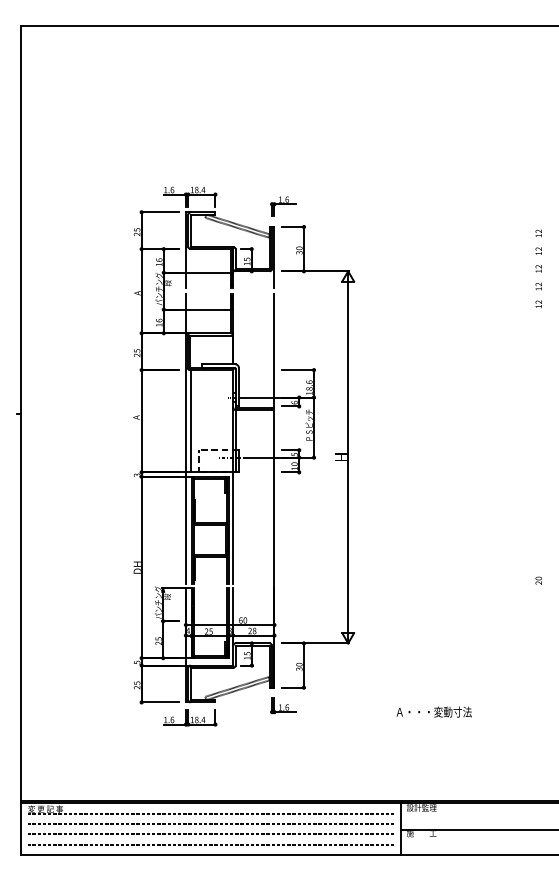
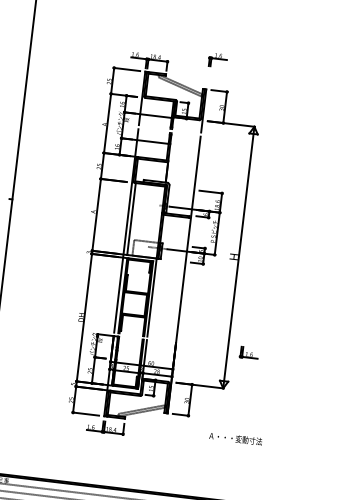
part: (283, 206) -> (217, 60), moved
part: (283, 705) -> (249, 353), moved
text: (433, 711) -> (235, 438), moved

